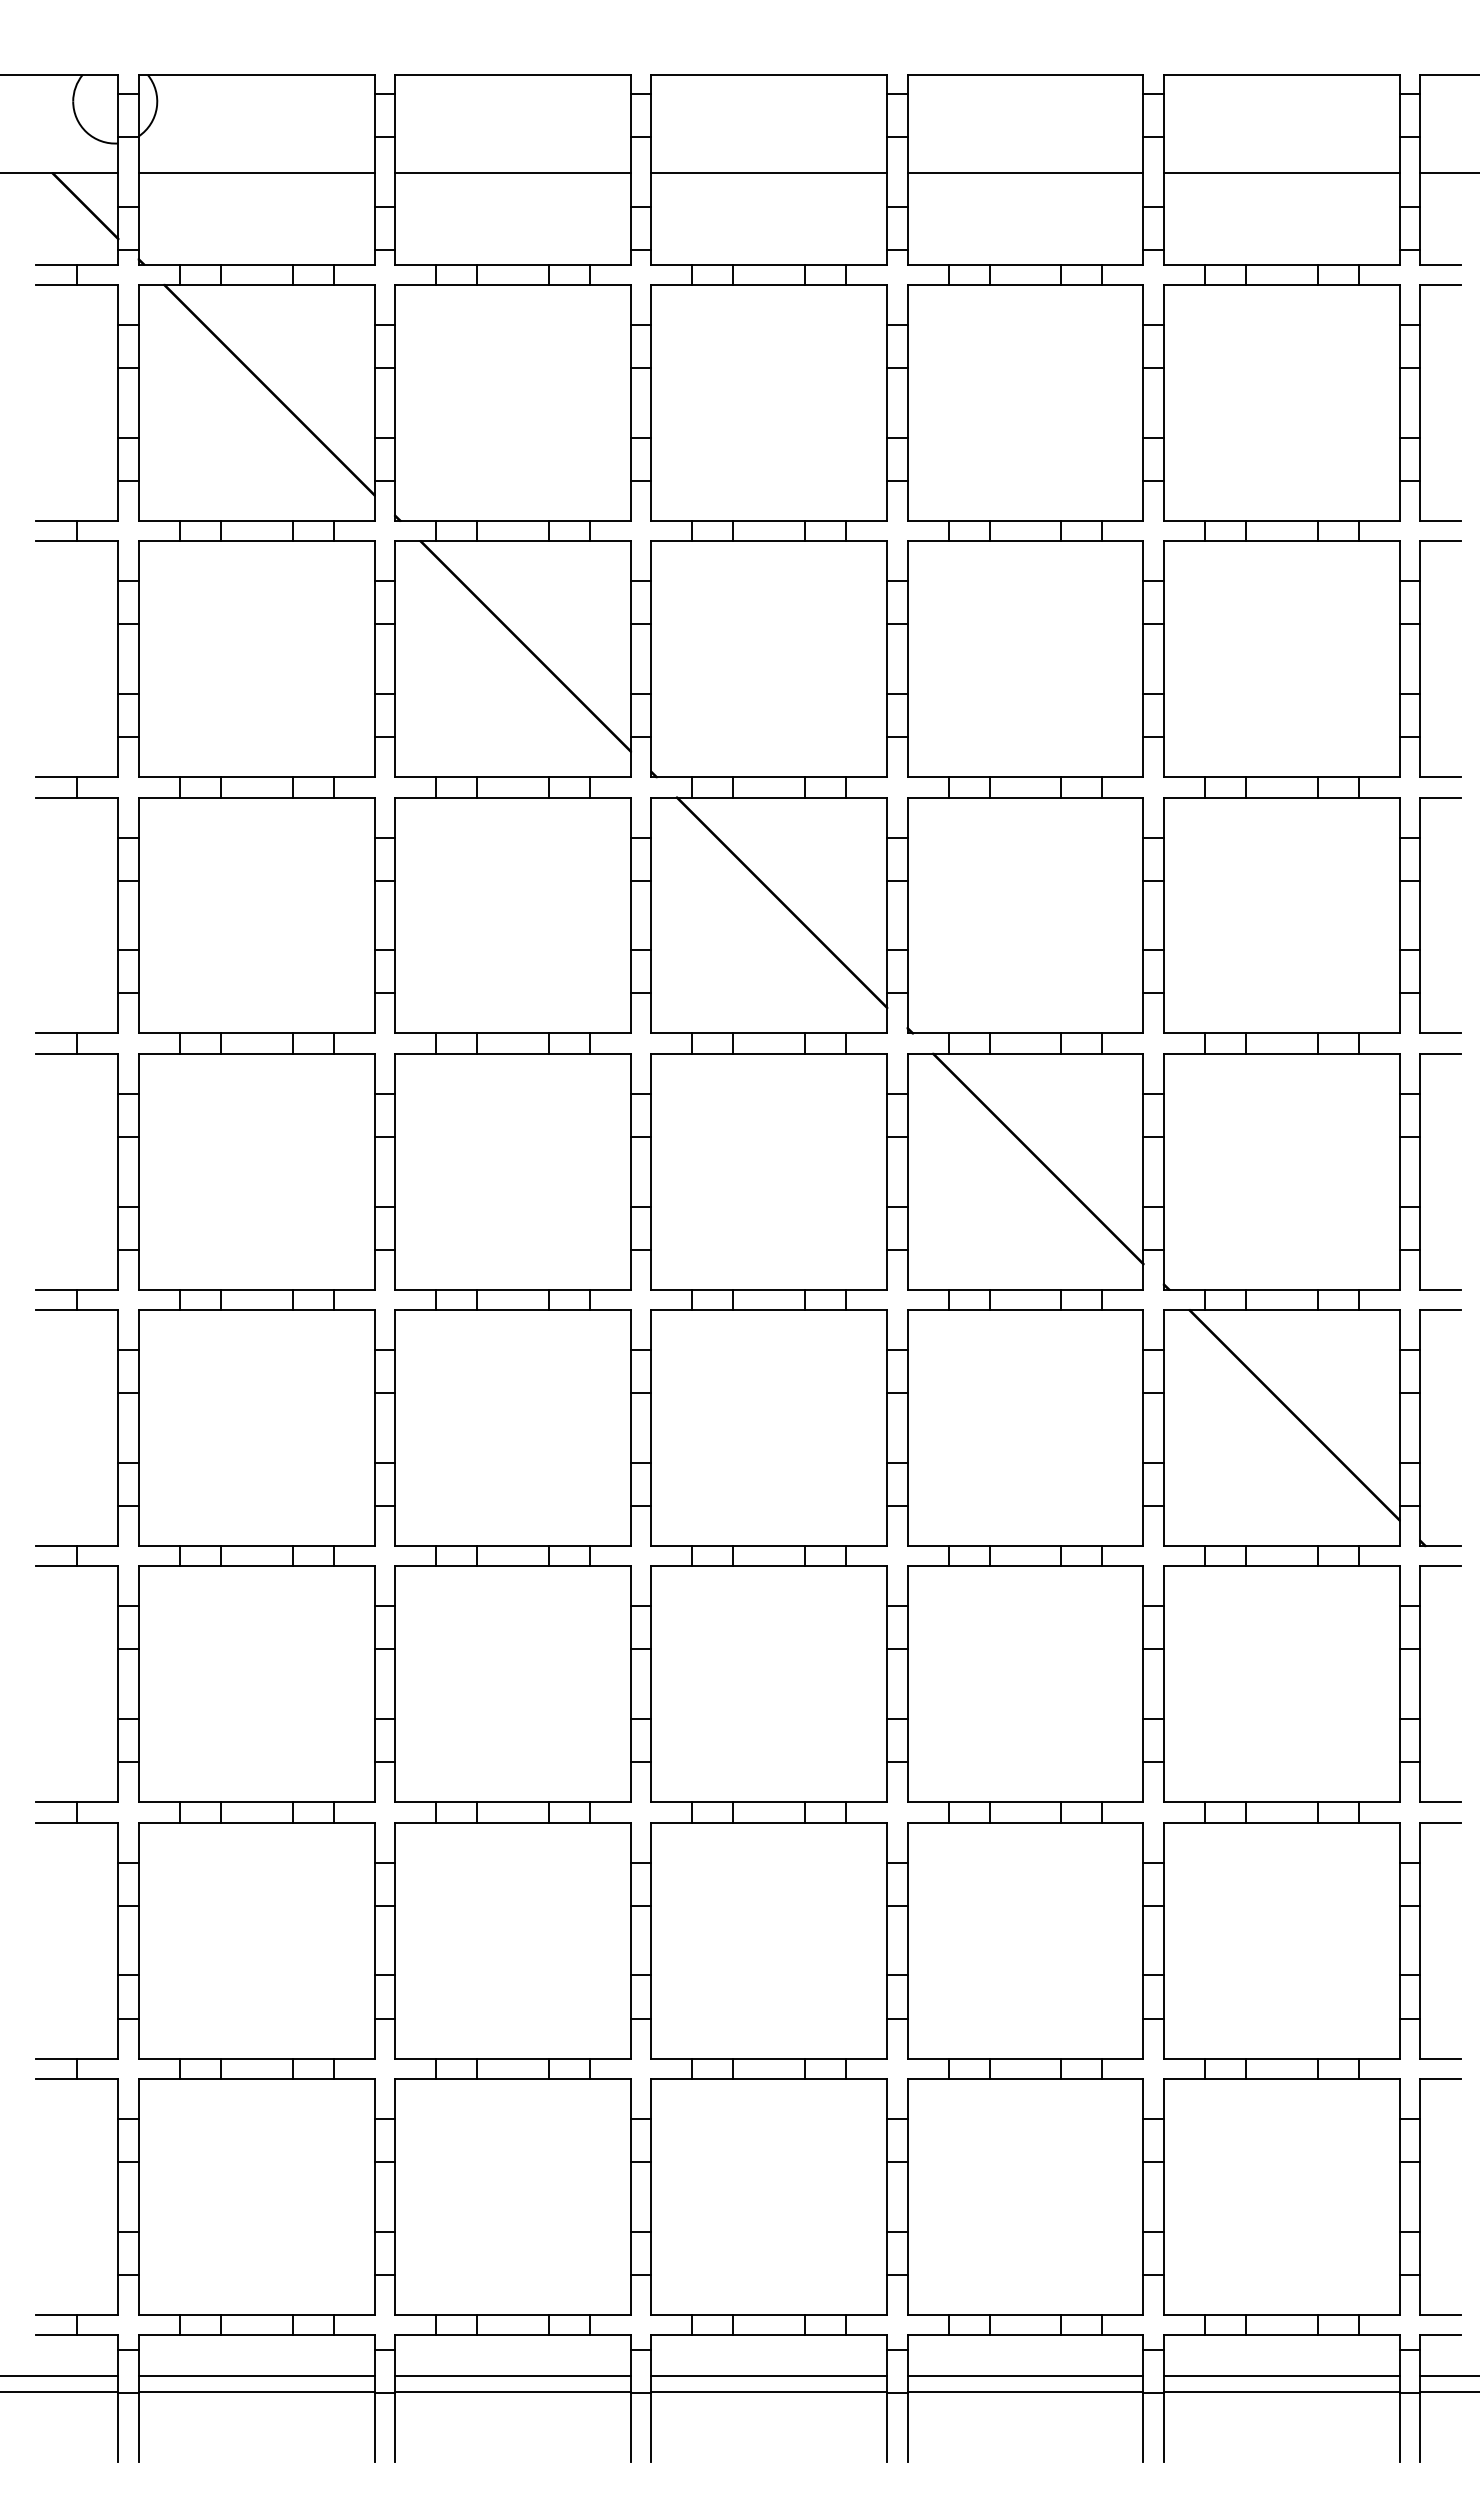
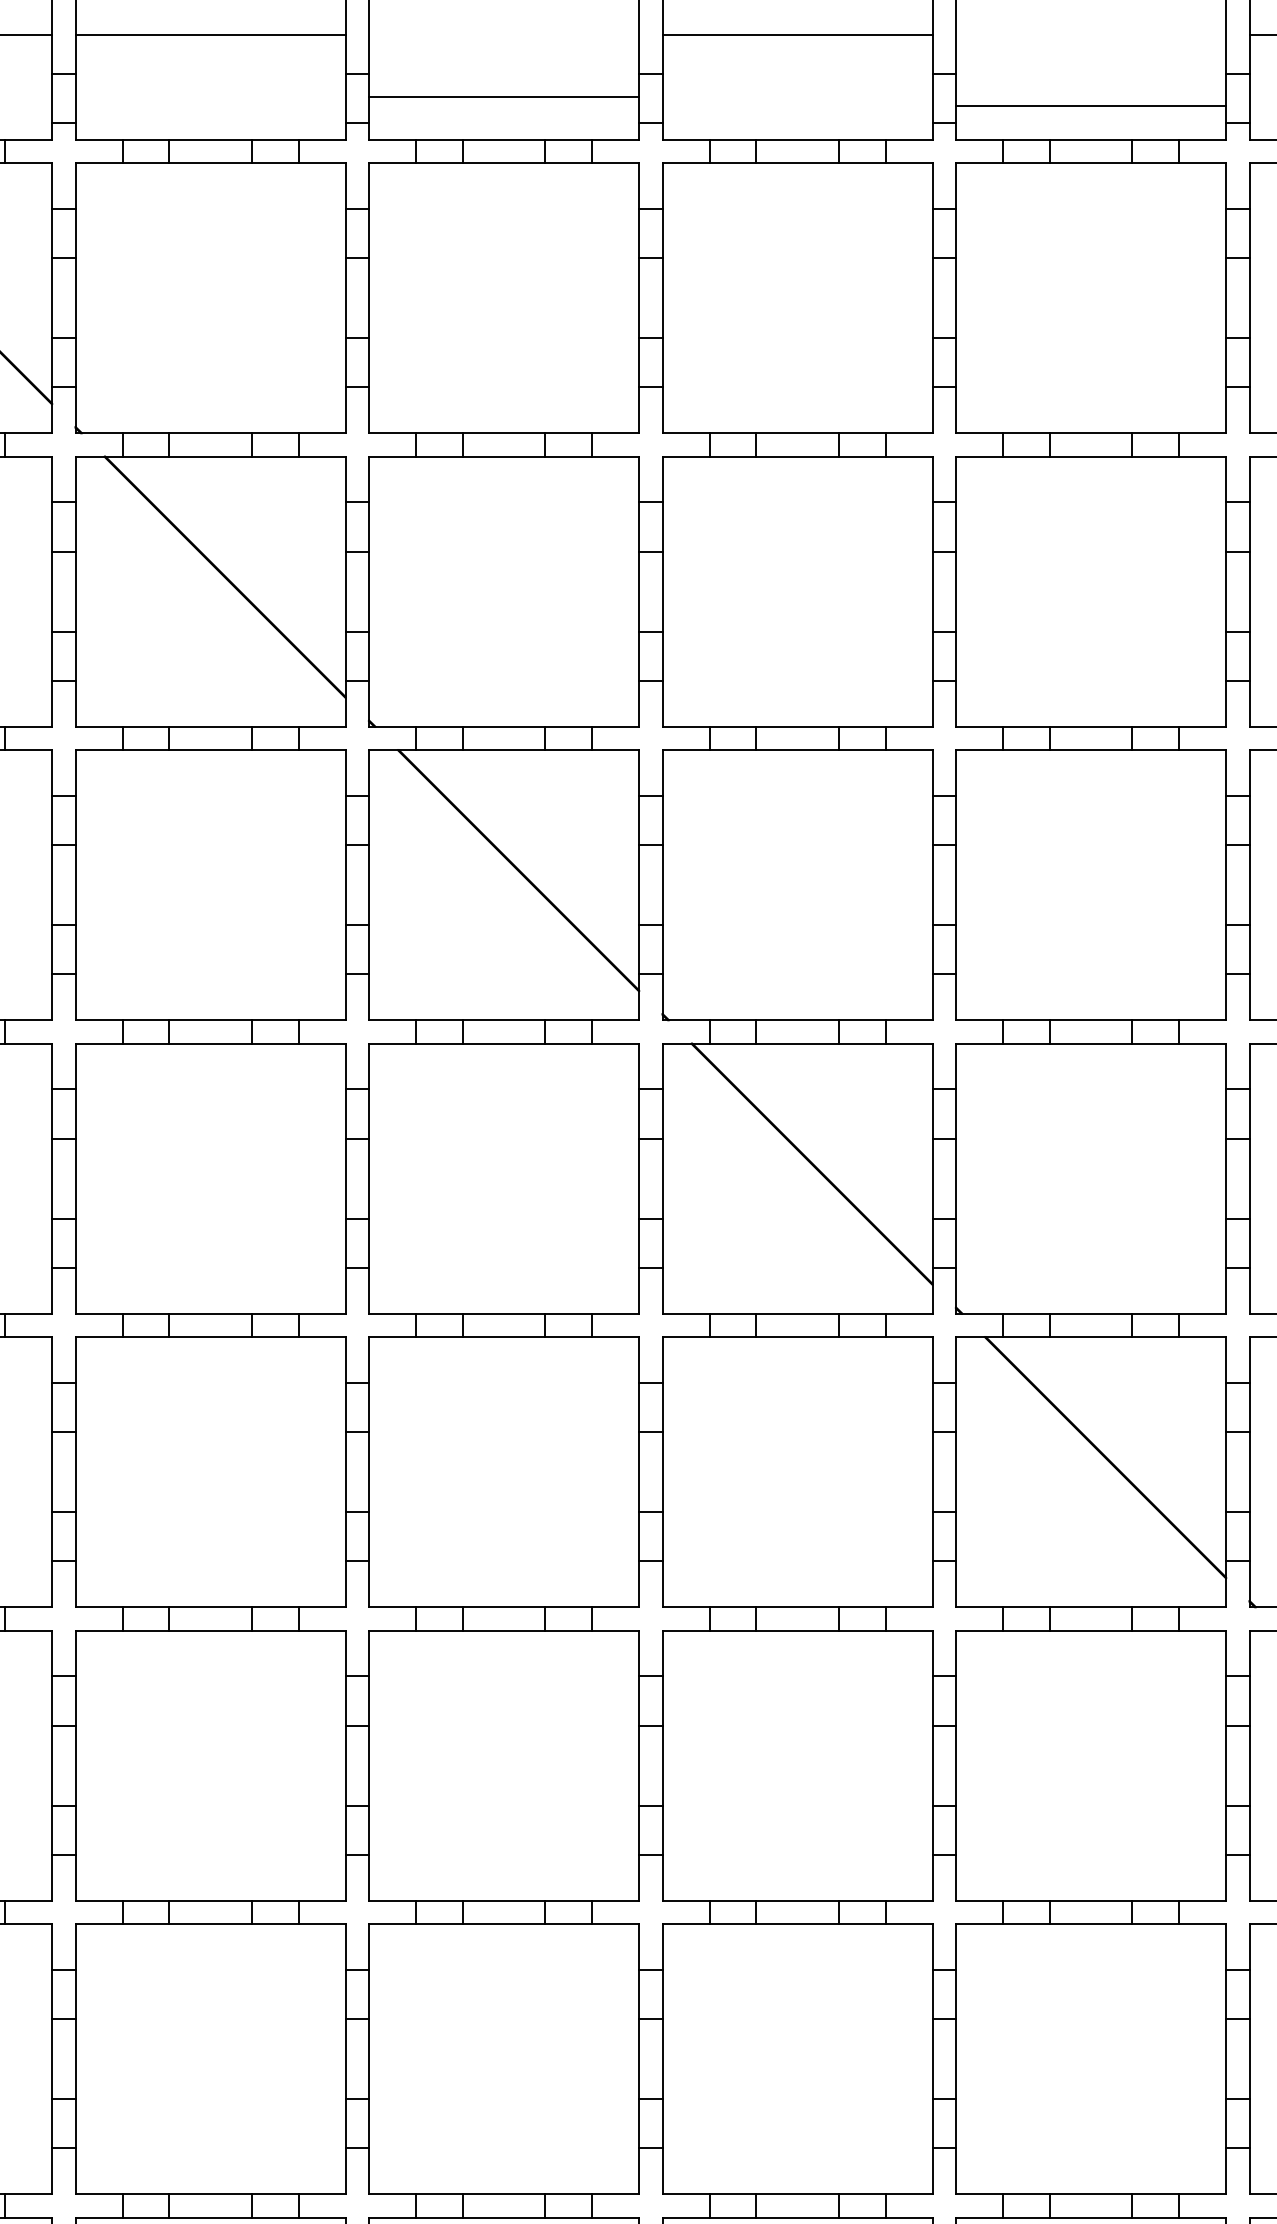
line: (769, 173) -> (504, 97), moved
line: (1281, 173) -> (1090, 106), moved

